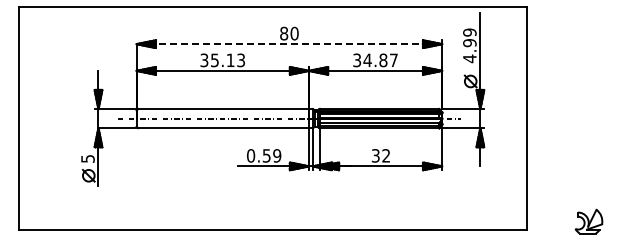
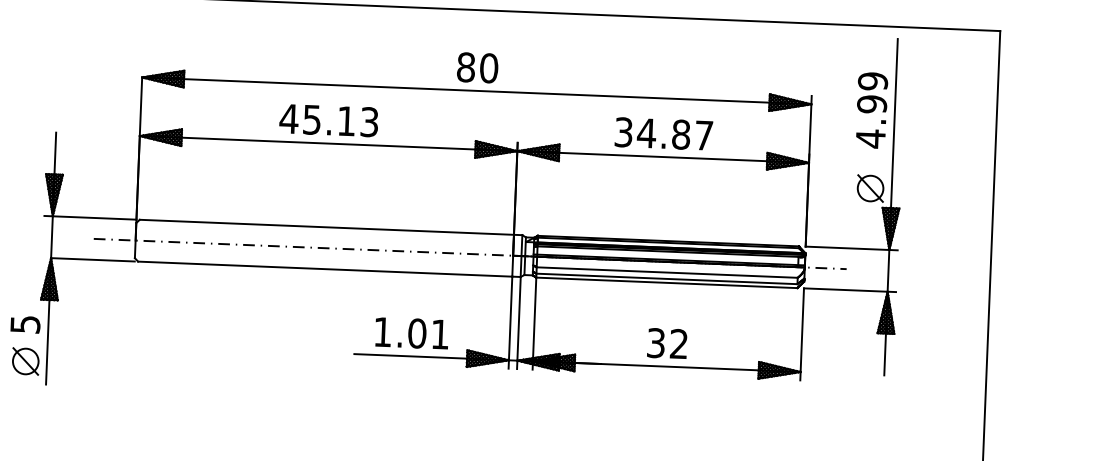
line: (289, 44) -> (476, 91), dashed -> solid
text: (204, 60) -> (289, 119), 35.13 -> 45.13
text: (264, 155) -> (412, 332), 0.59 -> 1.01

